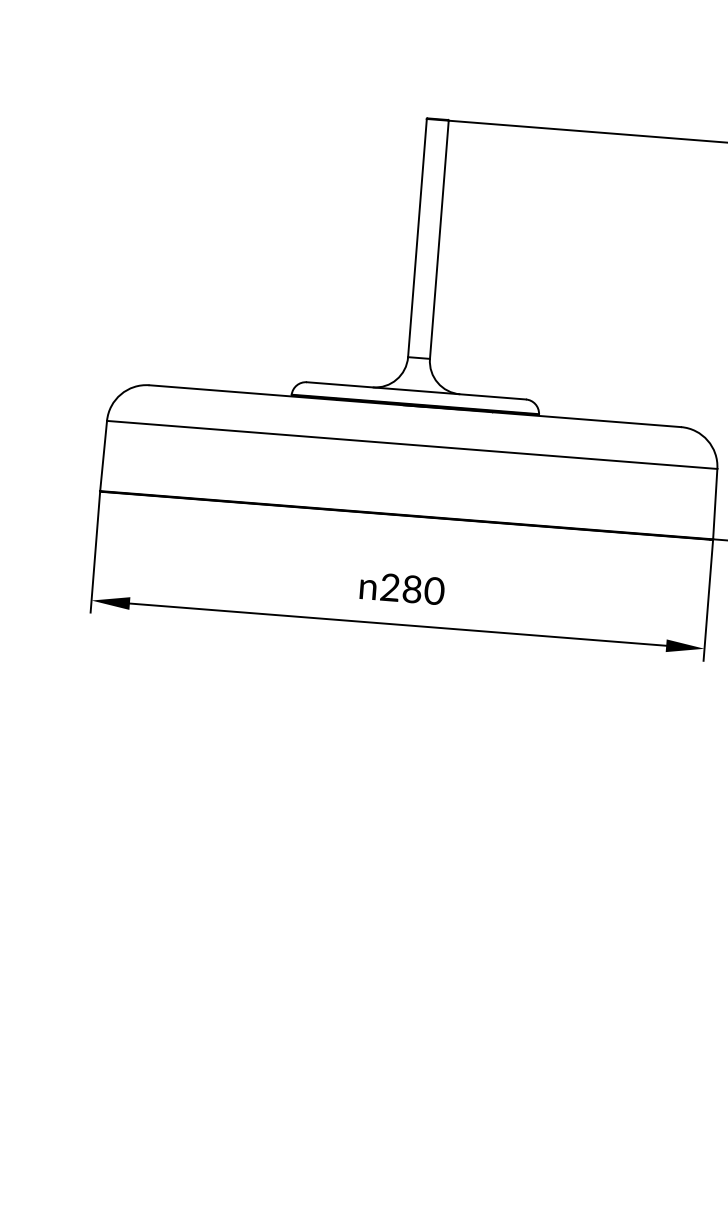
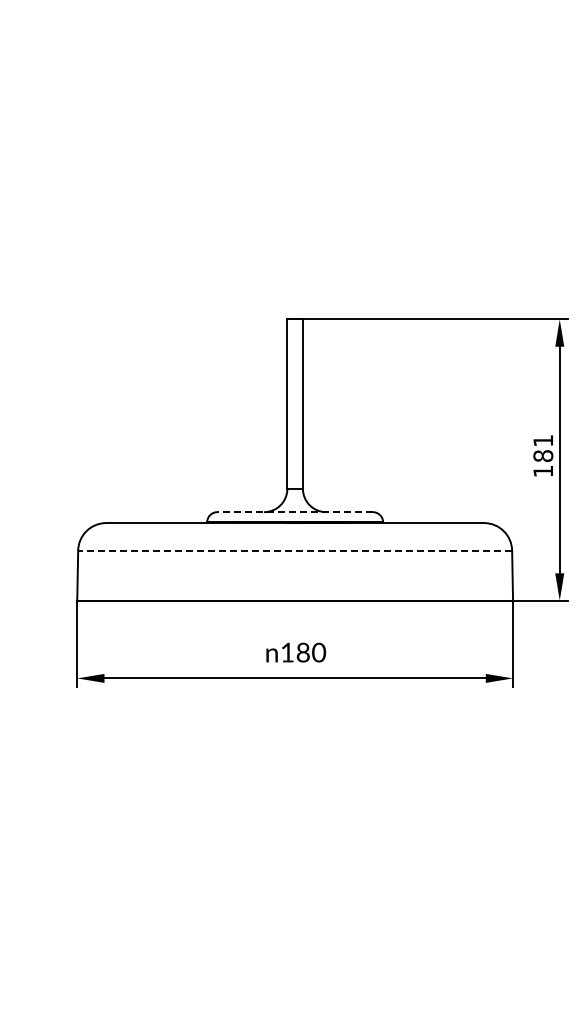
line: (416, 391) -> (295, 512), solid -> dashed
line: (412, 444) -> (295, 550), solid -> dashed
text: (390, 587) -> (287, 652), 280 -> 180

